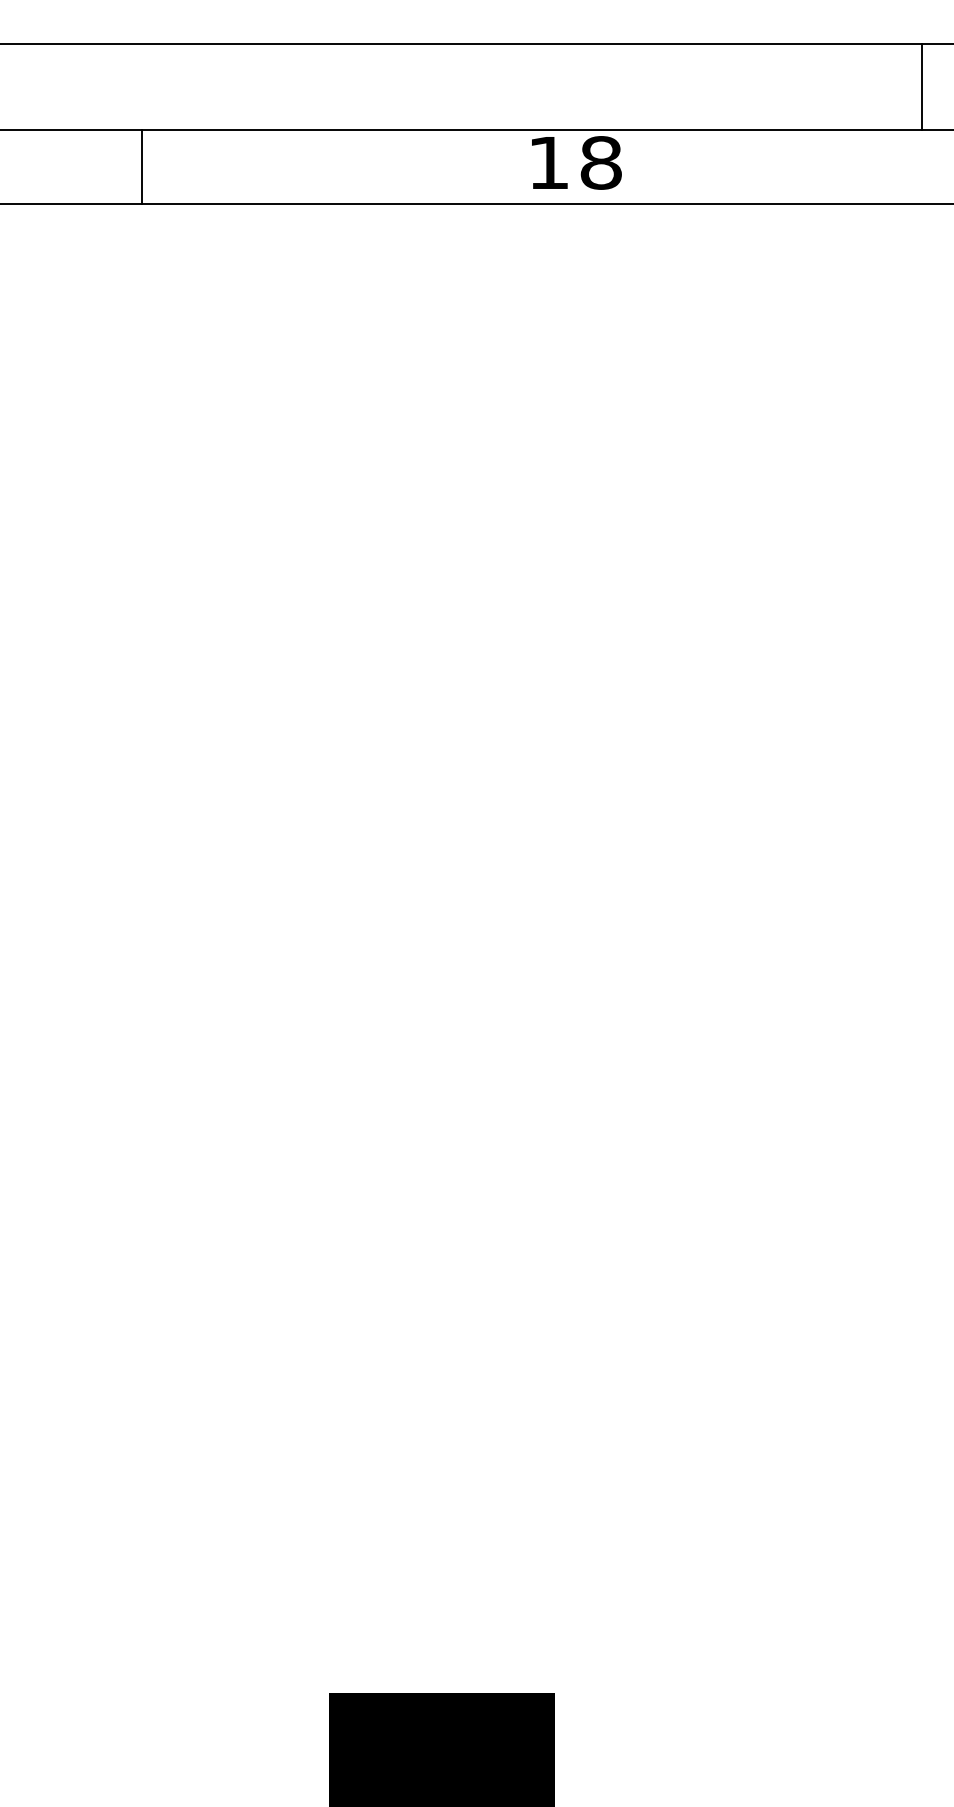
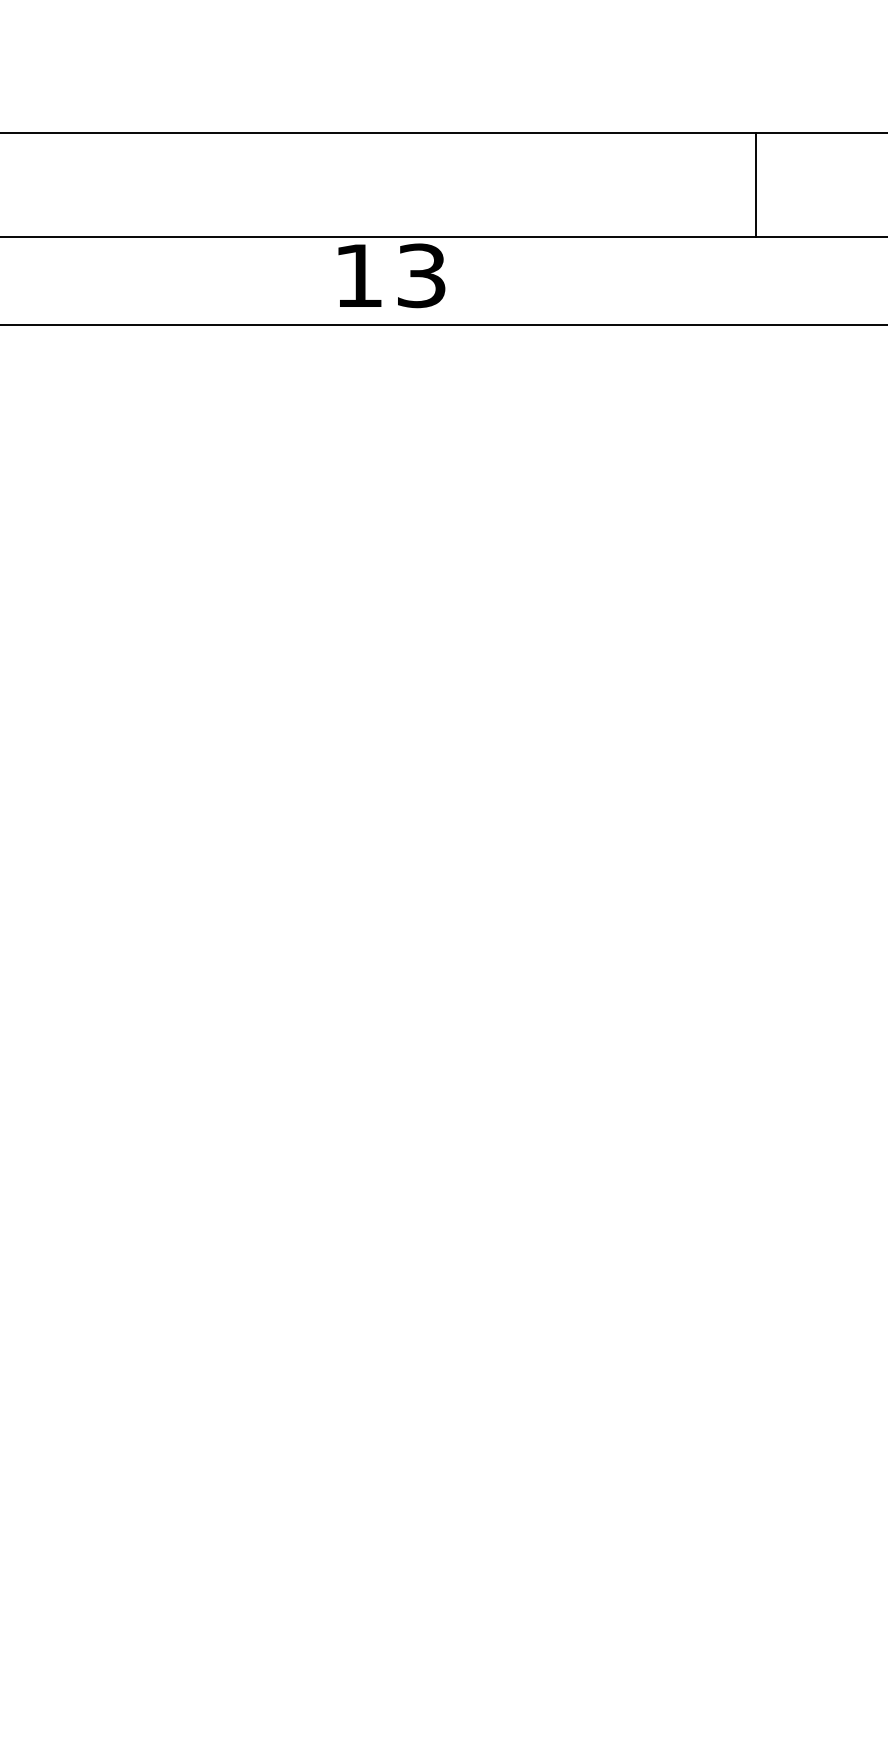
line: (922, 86) -> (756, 184), moved
text: (600, 162) -> (420, 275), 18 -> 13

